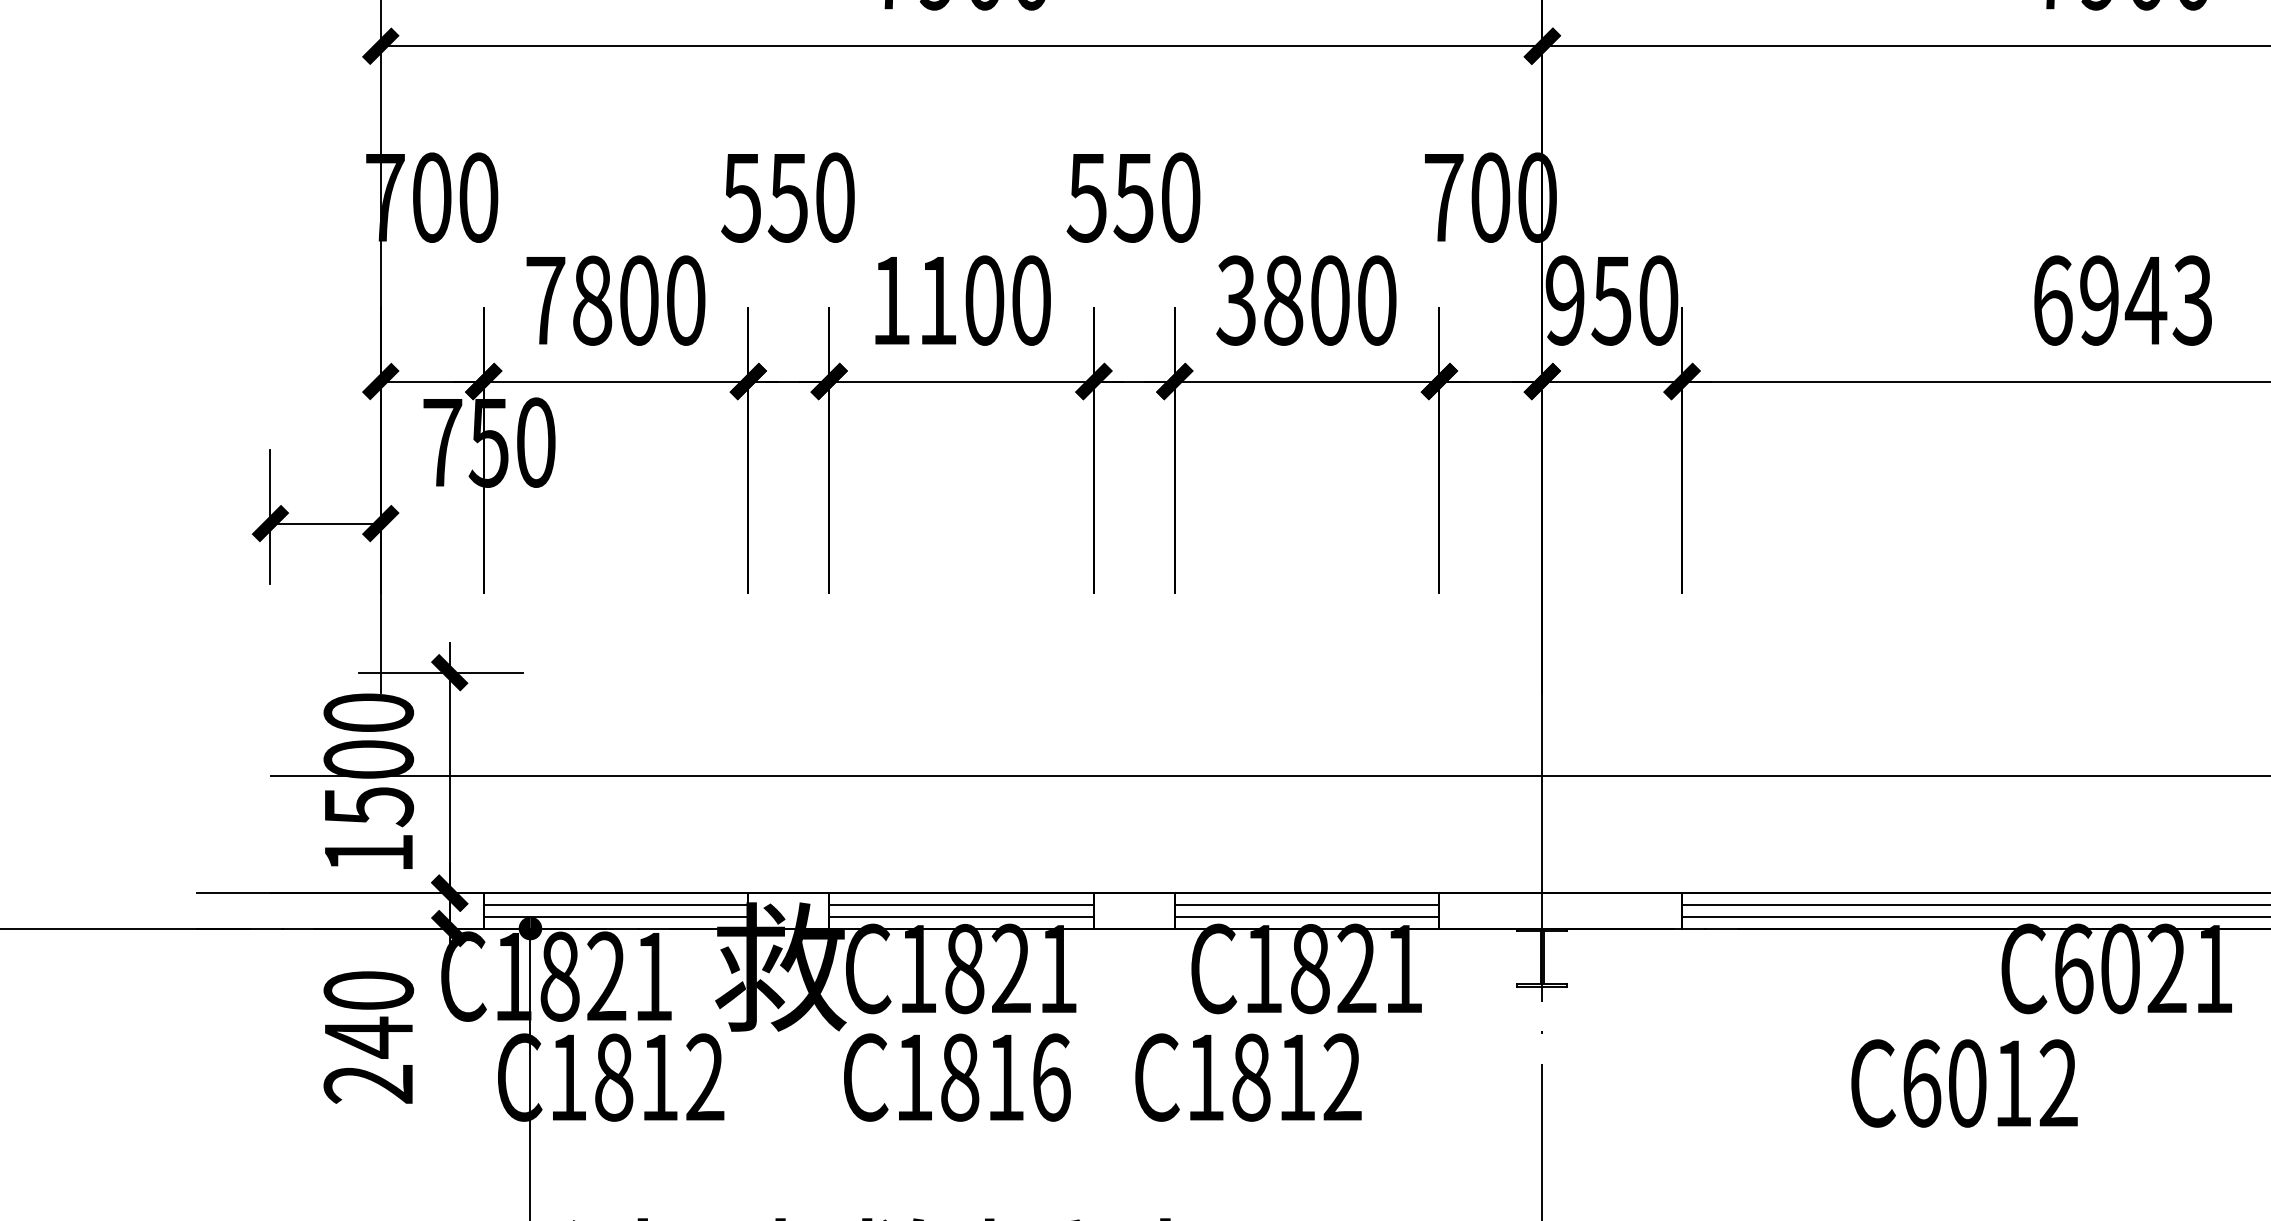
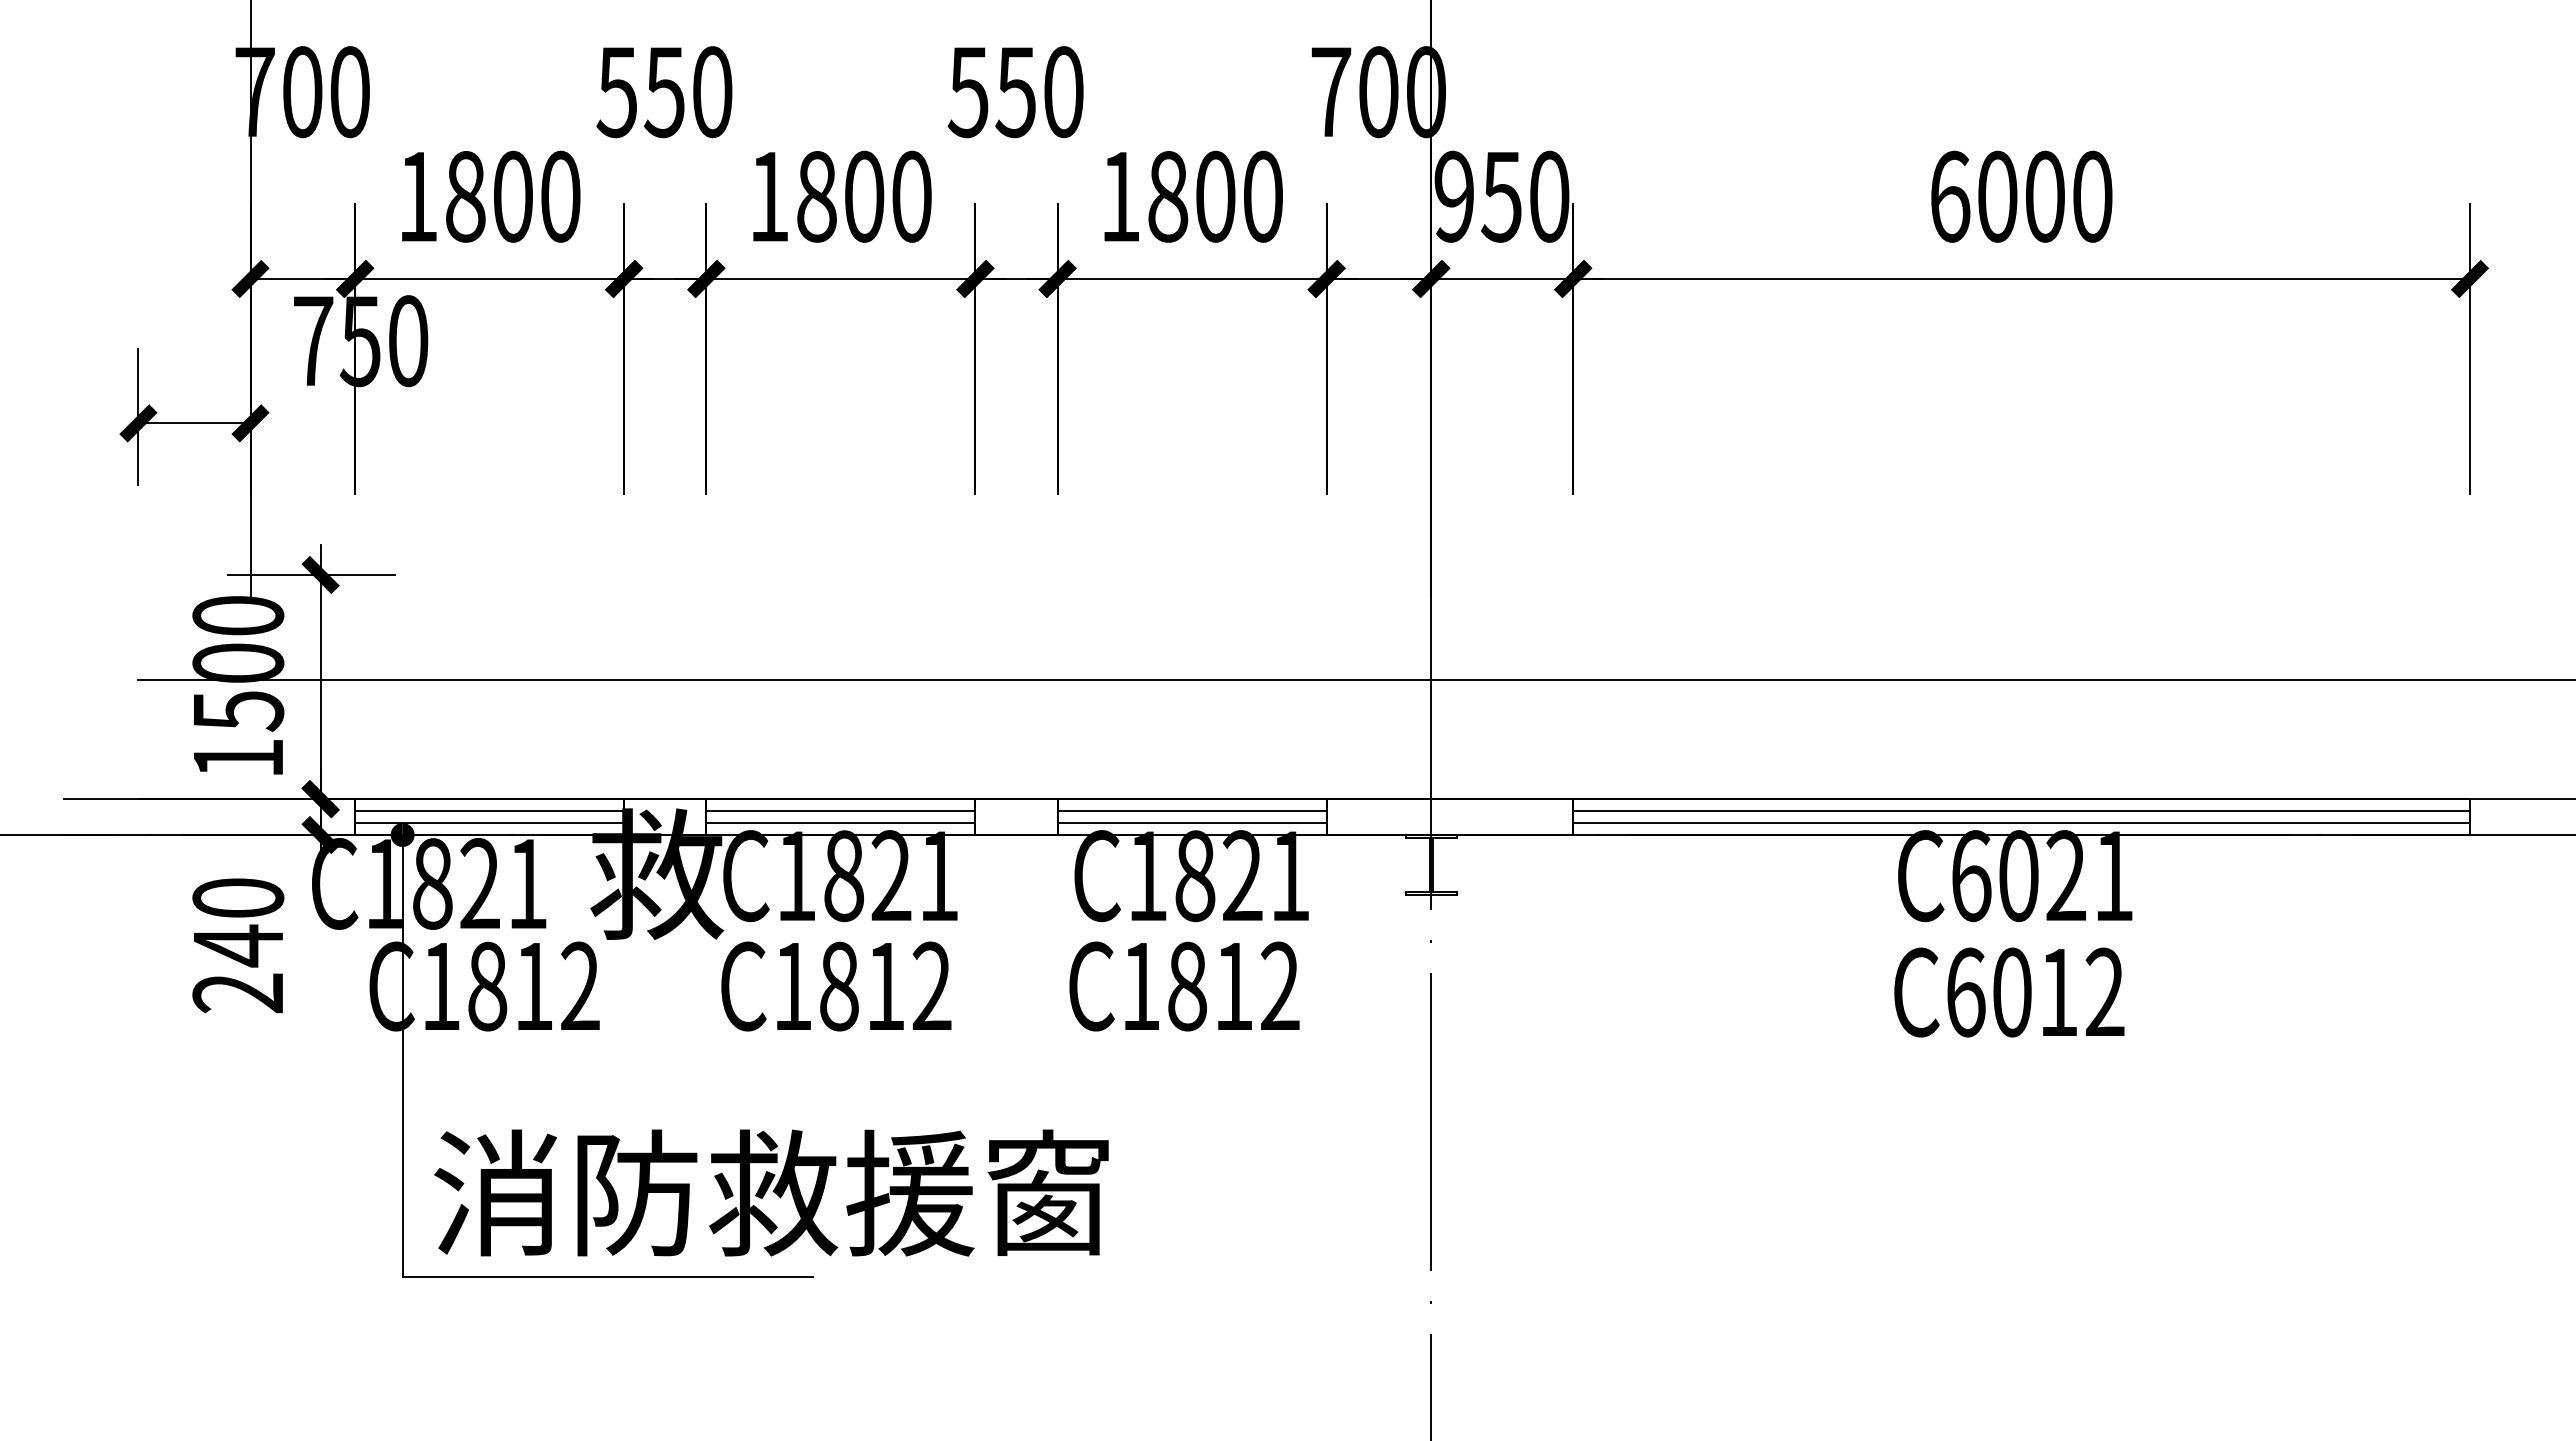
text: (546, 300) -> (418, 196), 7800 -> 1800
text: (937, 300) -> (816, 196), 1100 -> 1800
text: (1235, 300) -> (1119, 196), 3800 -> 1800
text: (2145, 300) -> (2044, 196), 6943 -> 6000
text: (1050, 1077) -> (931, 986), C1816 -> C1812
text: (1248, 1077) -> (1184, 986), moved
text: (1964, 1083) -> (2009, 992), moved

